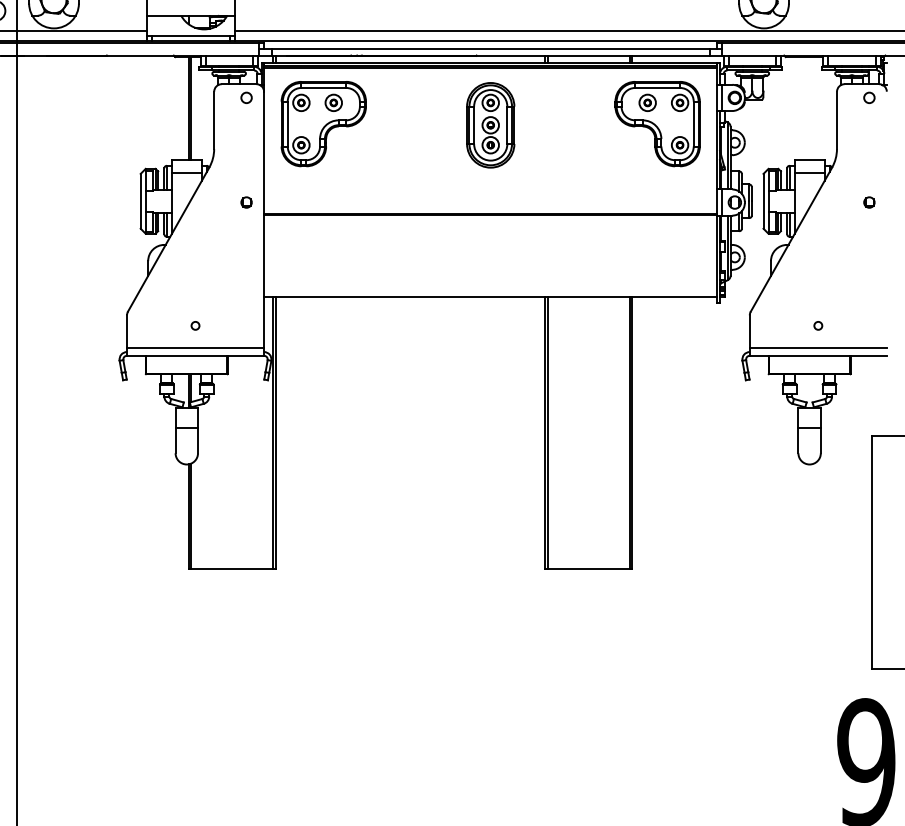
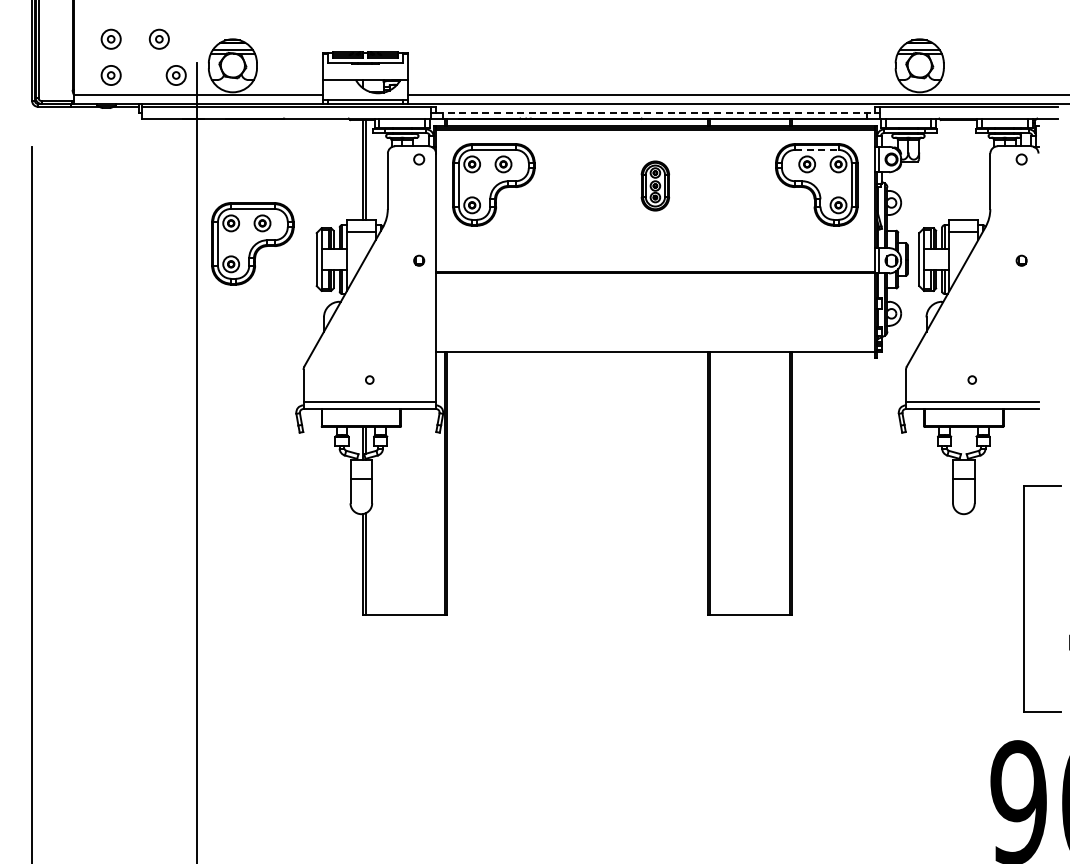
line: (490, 49) -> (655, 112), solid -> dashed
line: (657, 87) -> (816, 149), solid -> dashed
part: (490, 124) -> (655, 185), size x0.6
part: (74, 184) -> (252, 243), added

